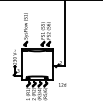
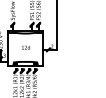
text: (62, 84) -> (25, 47), moved

